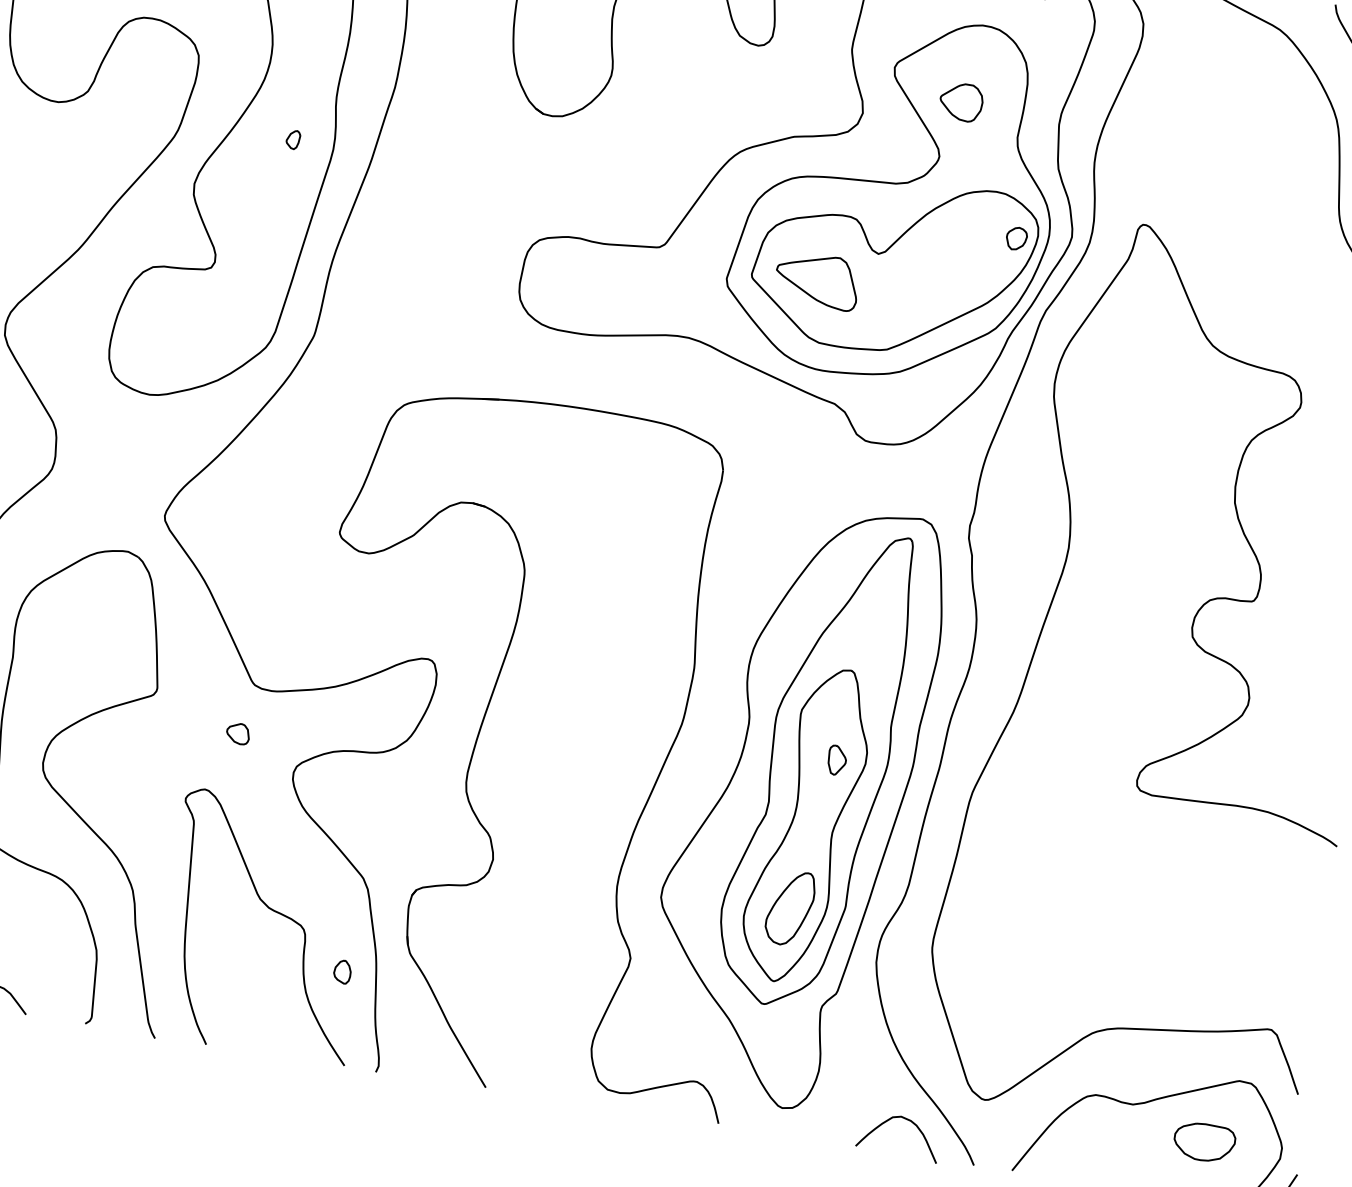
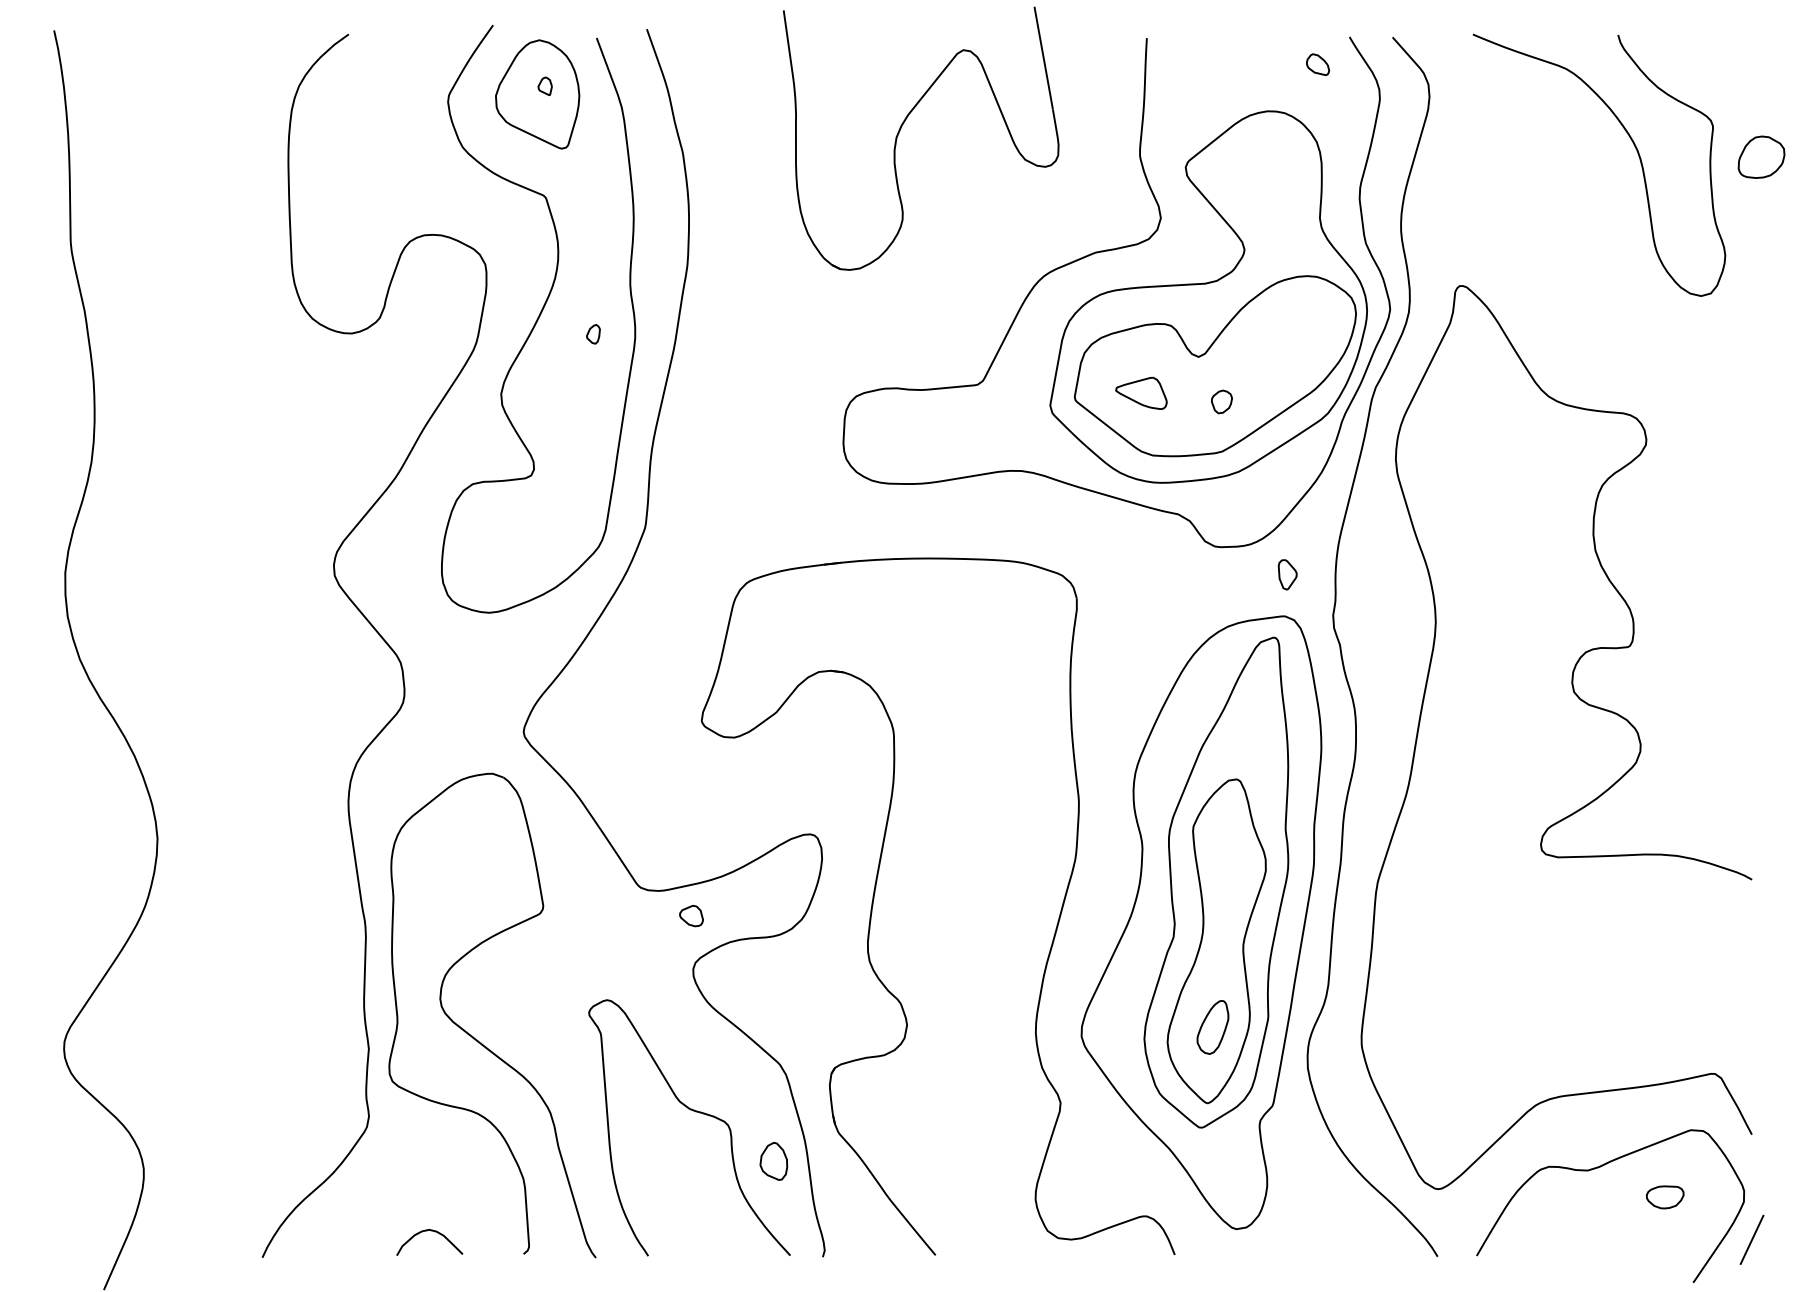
part: (960, 101) -> (1257, 191), removed
part: (1016, 238) -> (1221, 401), moved
part: (817, 280) -> (1141, 393), size x0.6
part: (238, 734) -> (691, 916), moved
part: (836, 760) -> (1287, 574), moved
part: (789, 908) -> (1212, 1027), size x0.7
part: (342, 971) -> (773, 1161), size x1.6
curve: (905, 1119) -> (1361, 1221), removed
part: (1203, 1142) -> (1664, 1197), size x0.6

